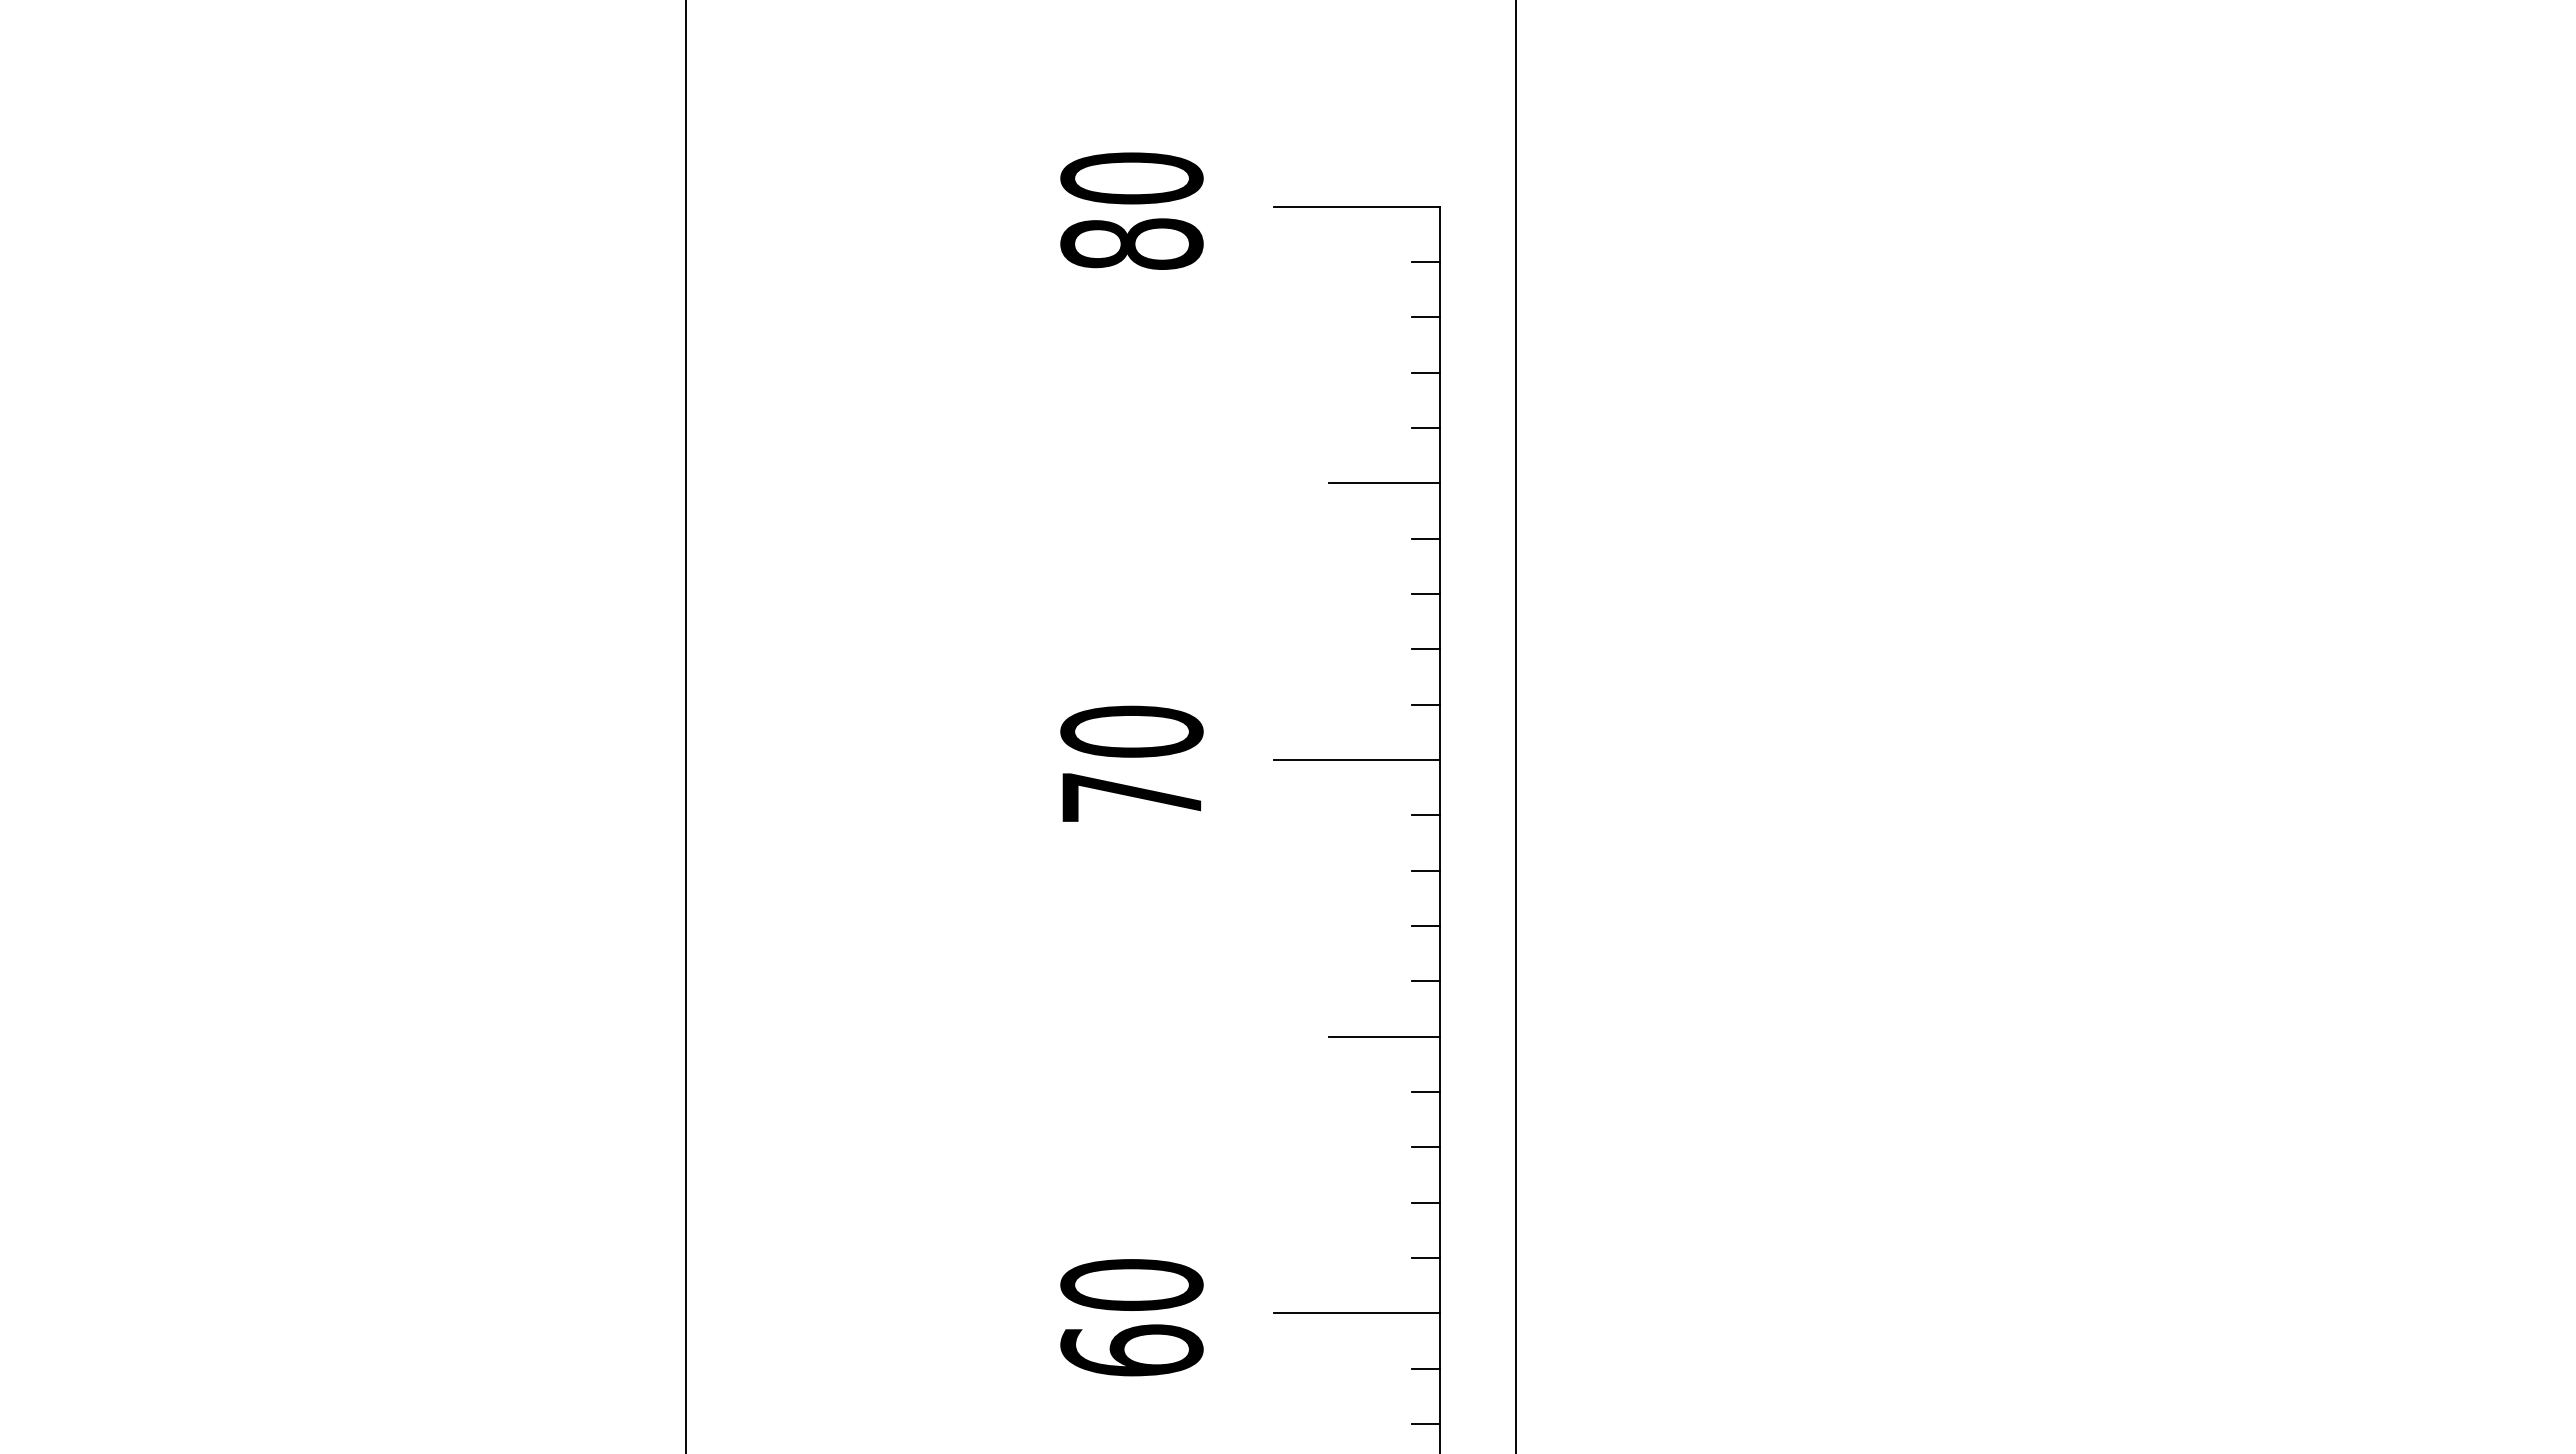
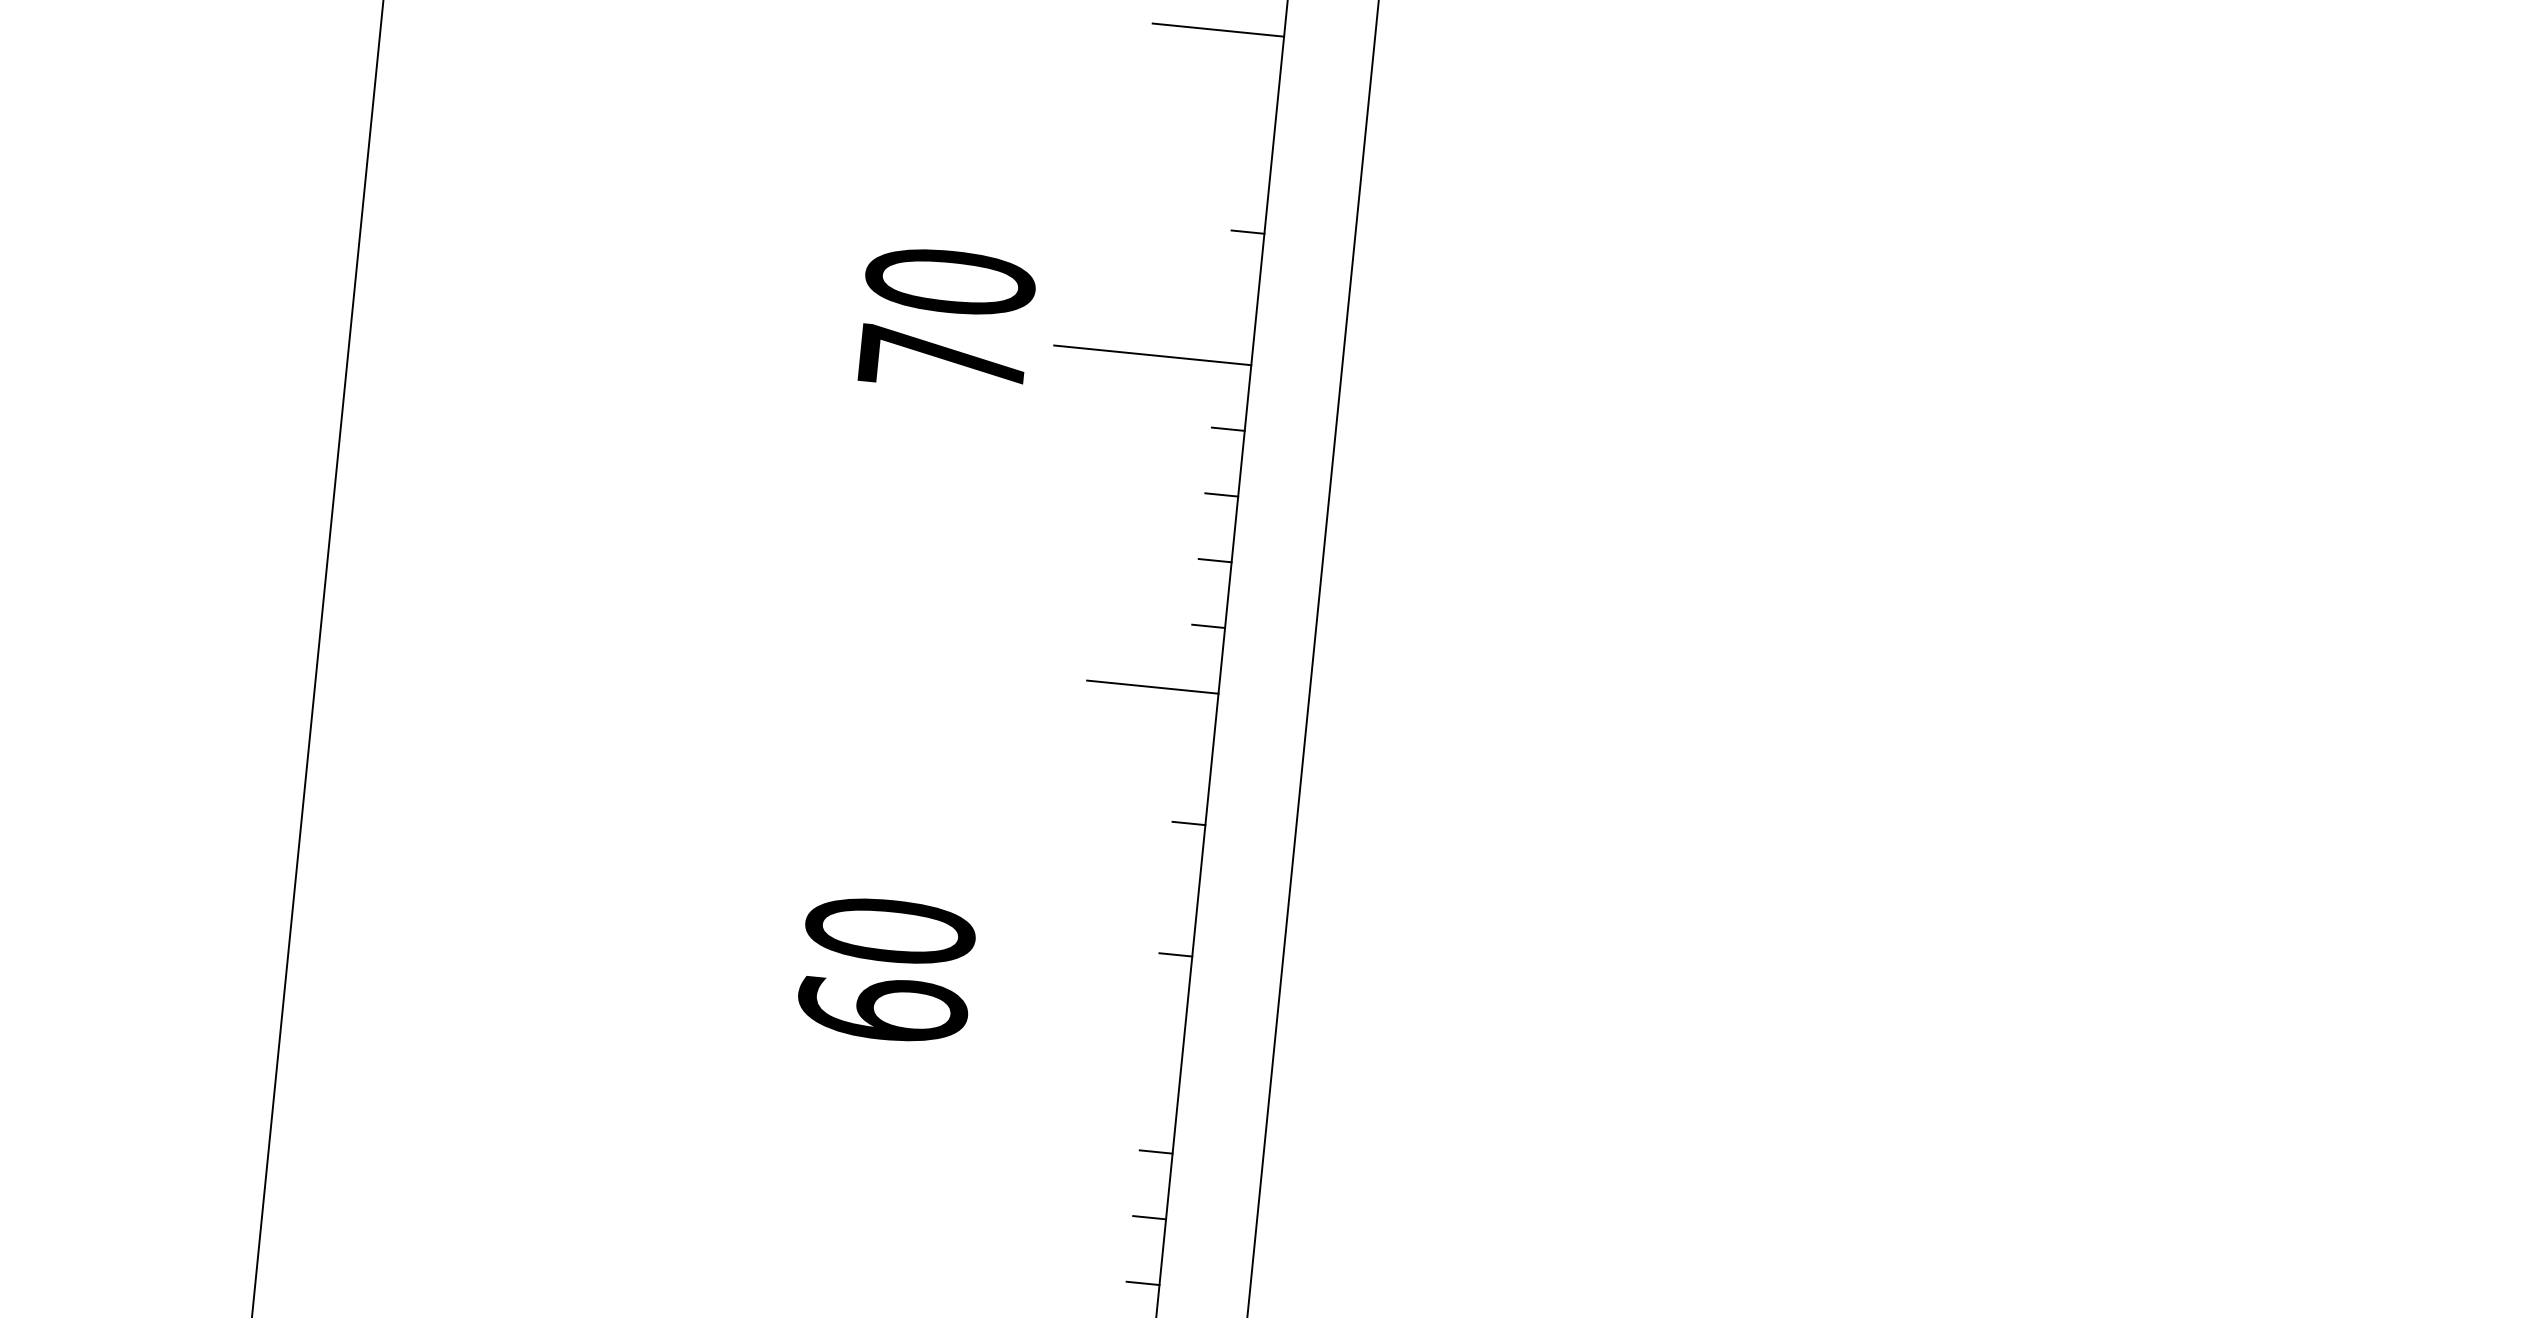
line: (1425, 538) -> (1260, 100), removed
line: (1425, 594) -> (1253, 166), removed
line: (1425, 704) -> (1240, 297), removed
text: (1131, 763) -> (946, 319), moved
line: (1425, 1092) -> (1194, 758), removed
line: (1425, 1202) -> (1181, 888), removed
line: (1356, 1313) -> (1086, 1012), removed
text: (1131, 1317) -> (886, 969), moved
line: (1425, 1368) -> (1162, 1085), removed

